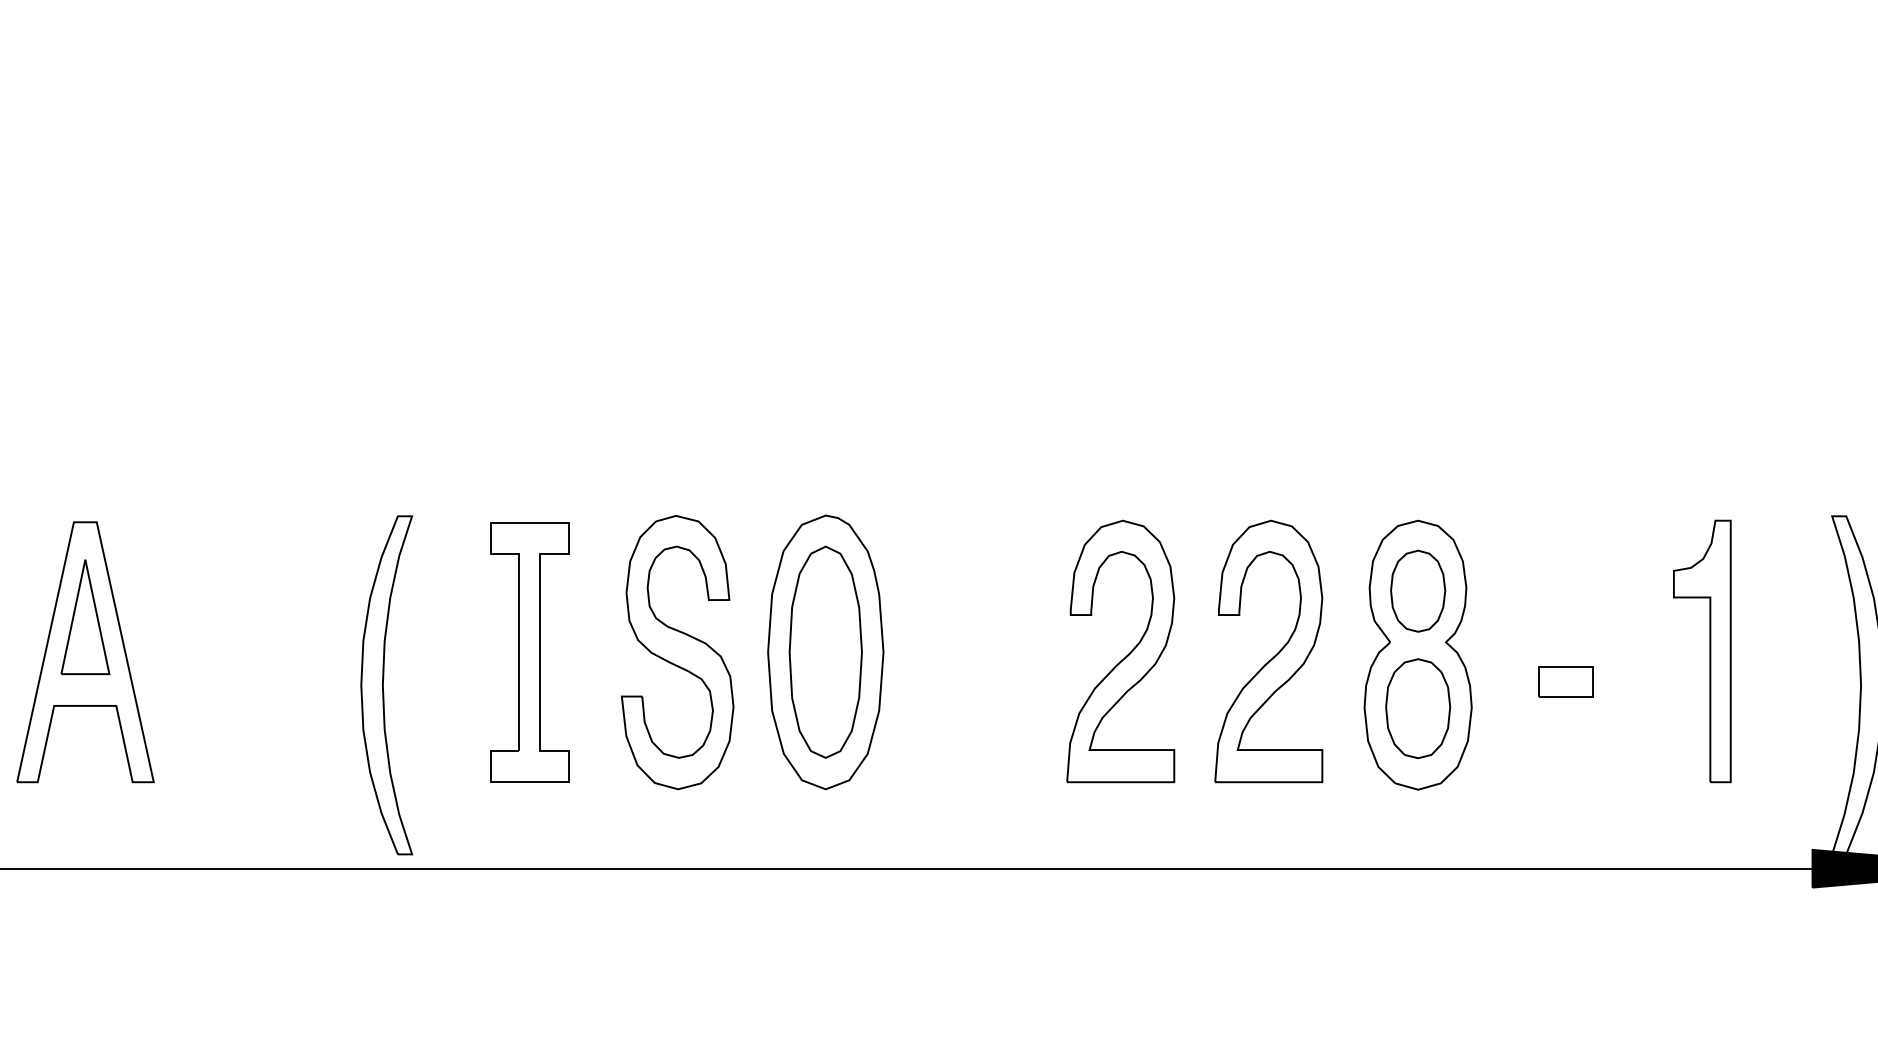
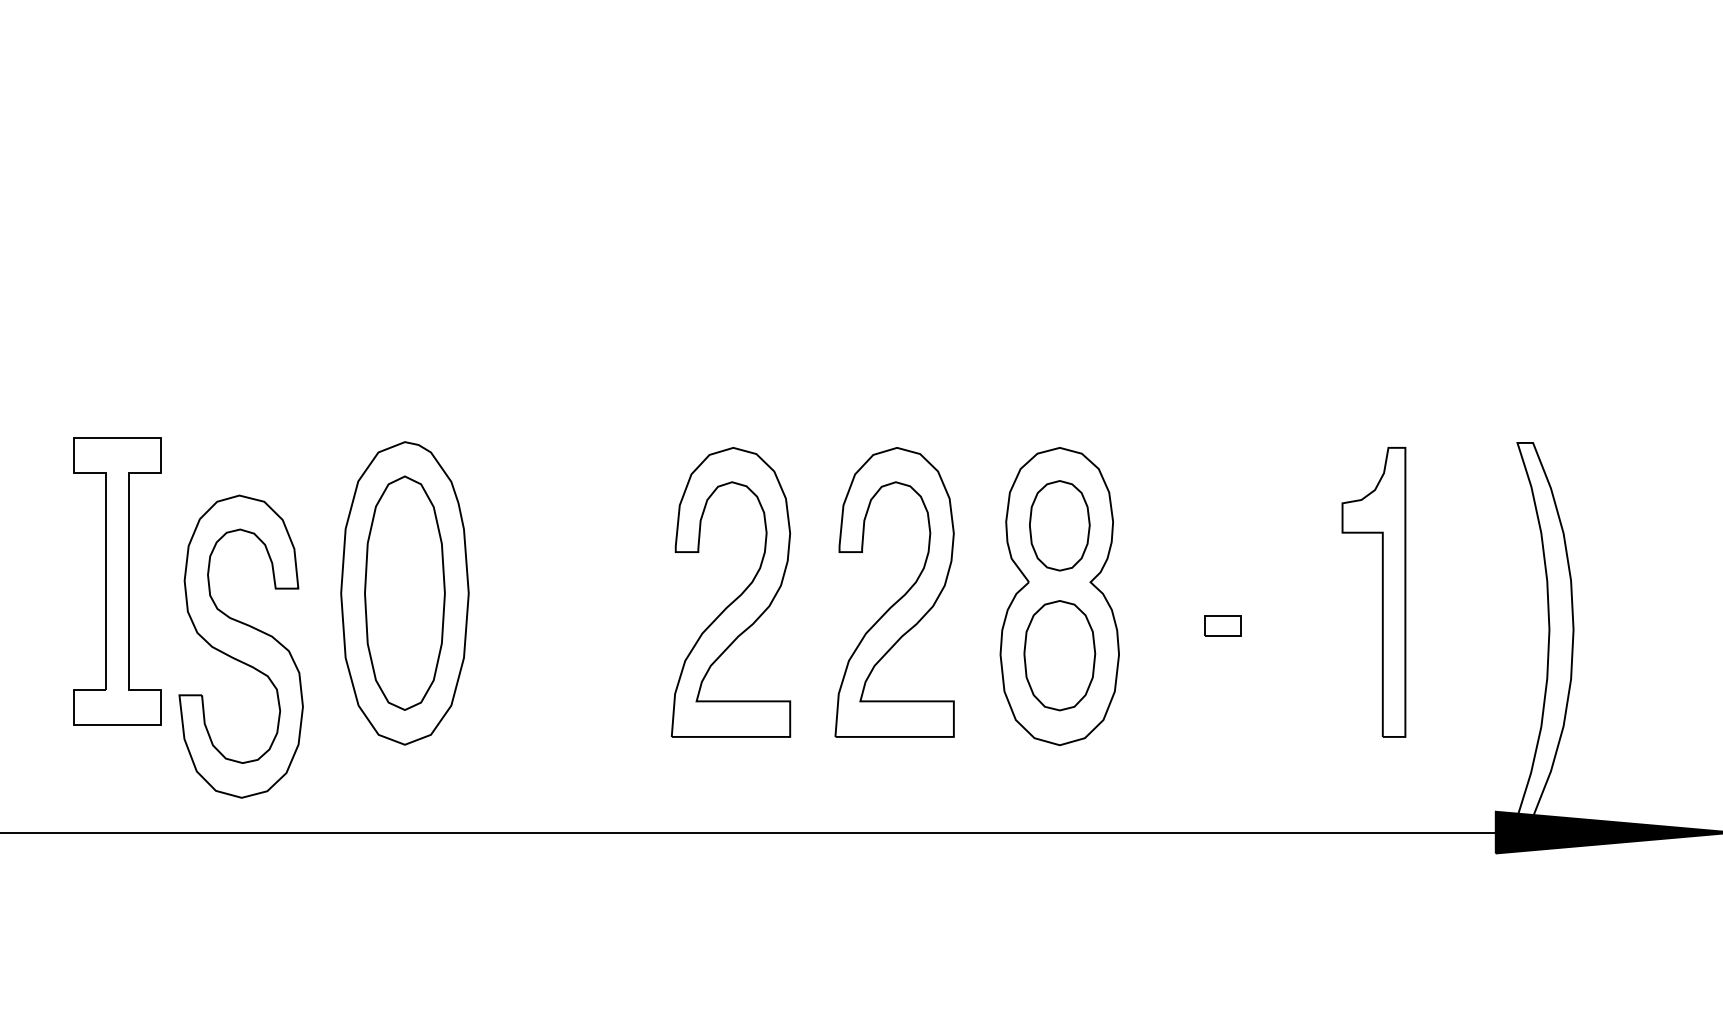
part: (529, 652) -> (117, 581), moved
part: (677, 652) -> (241, 646), moved
part: (1565, 681) -> (1222, 625), size x0.6

